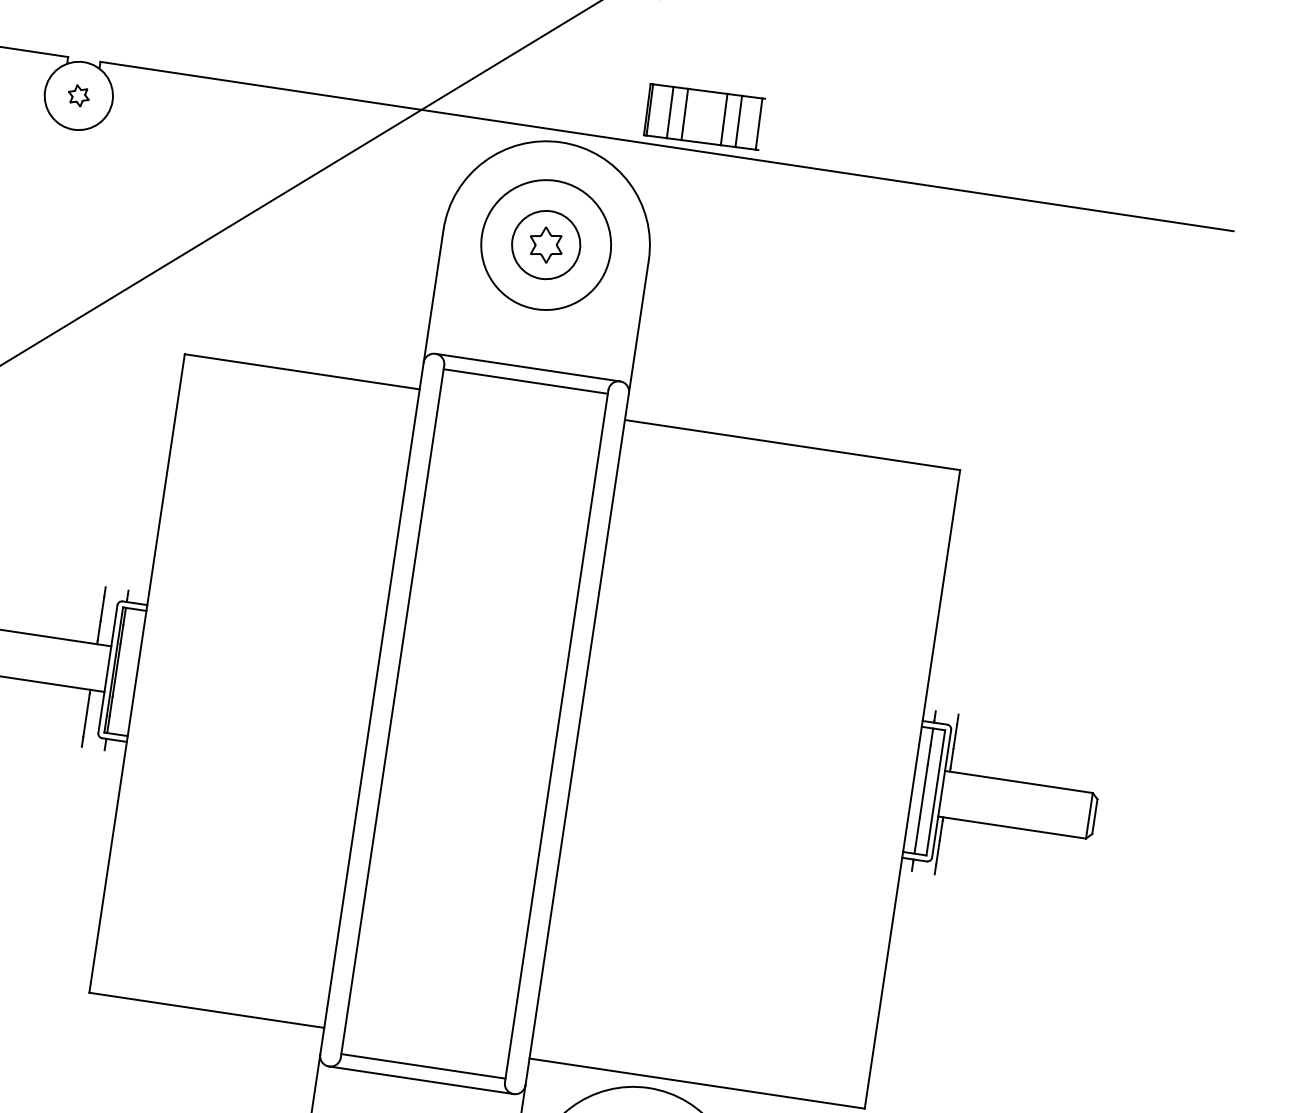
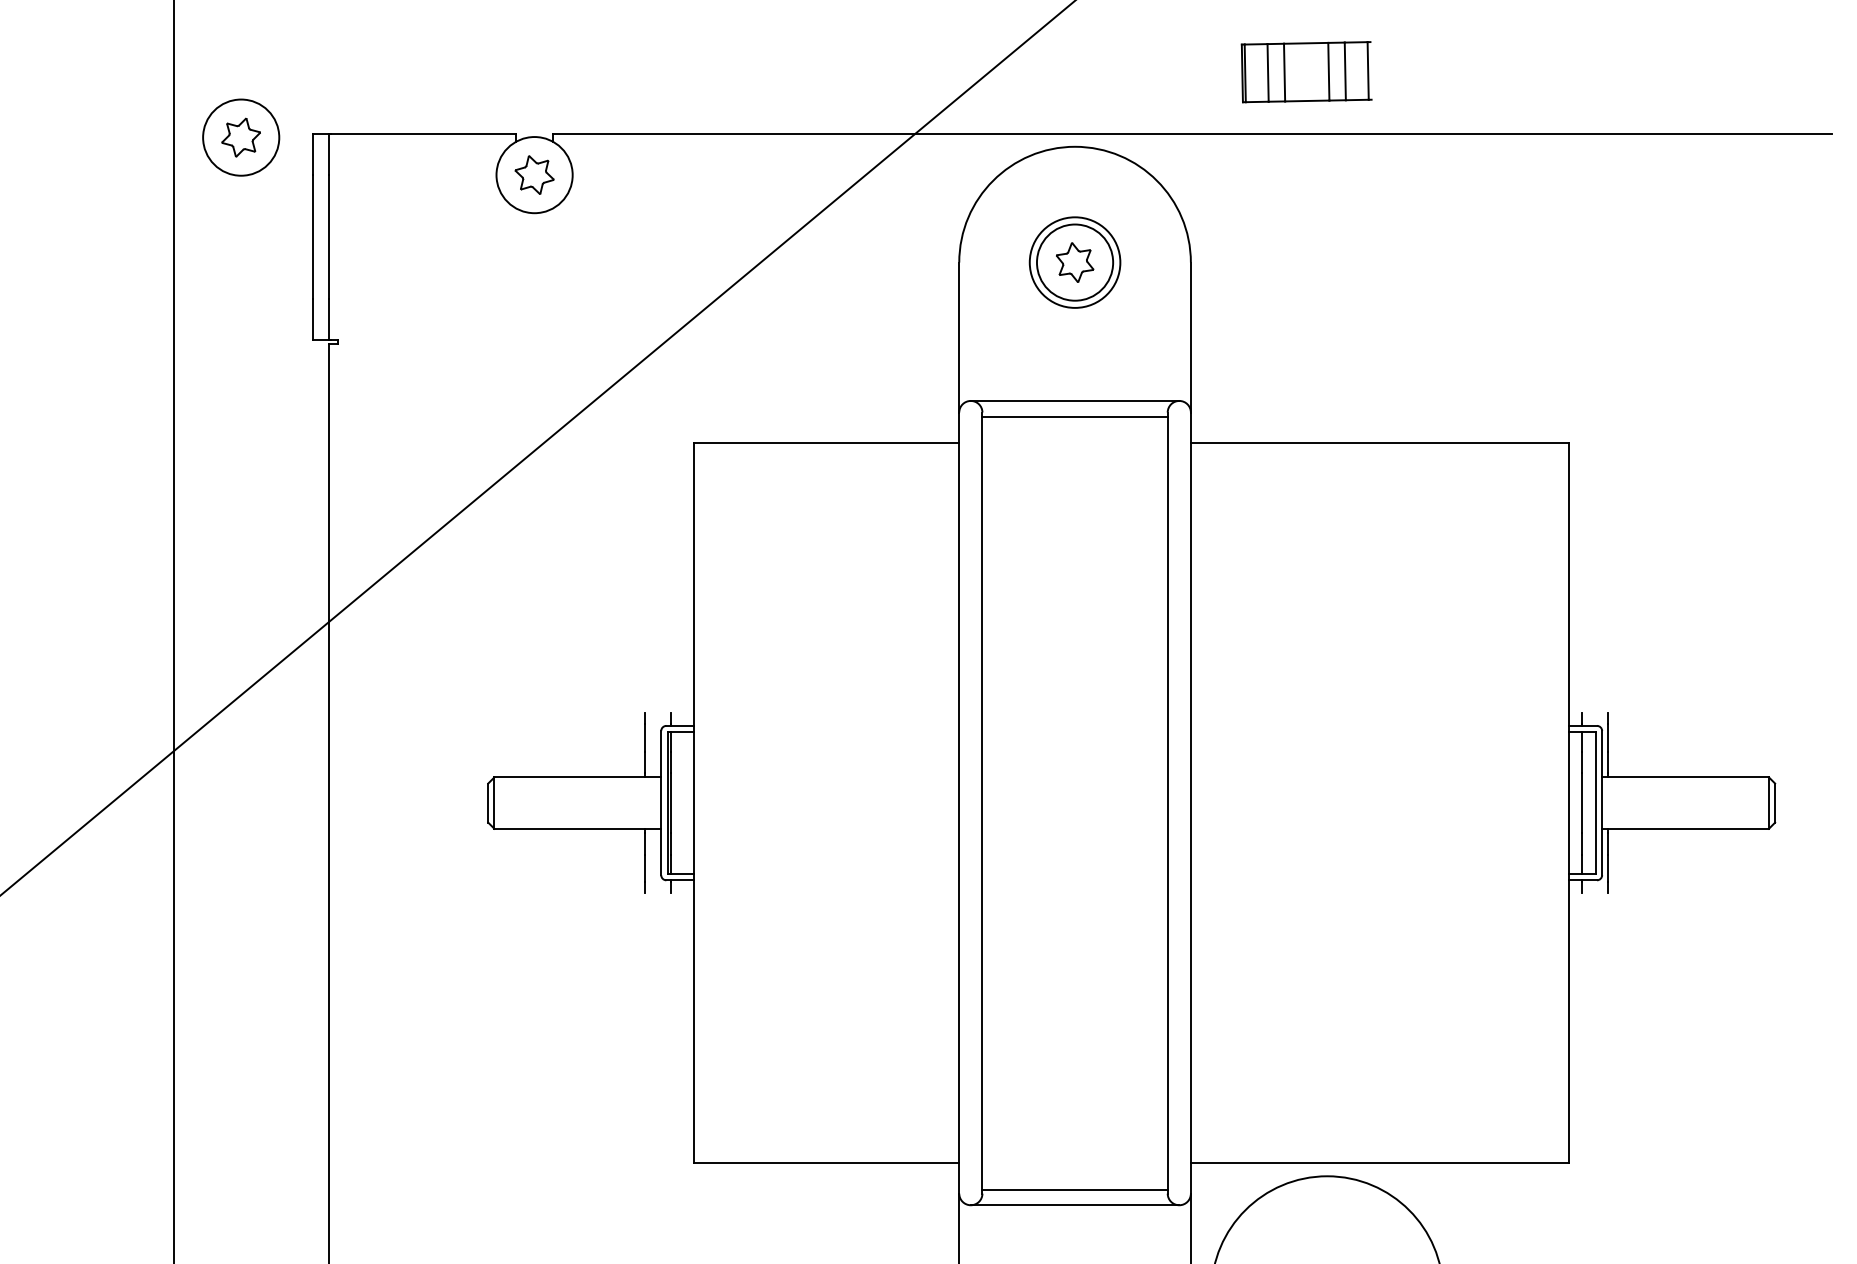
part: (78, 95) -> (534, 174), size x1.67
part: (704, 117) -> (1306, 72), moved
circle: (545, 244) -> (1074, 262), size x0.62

